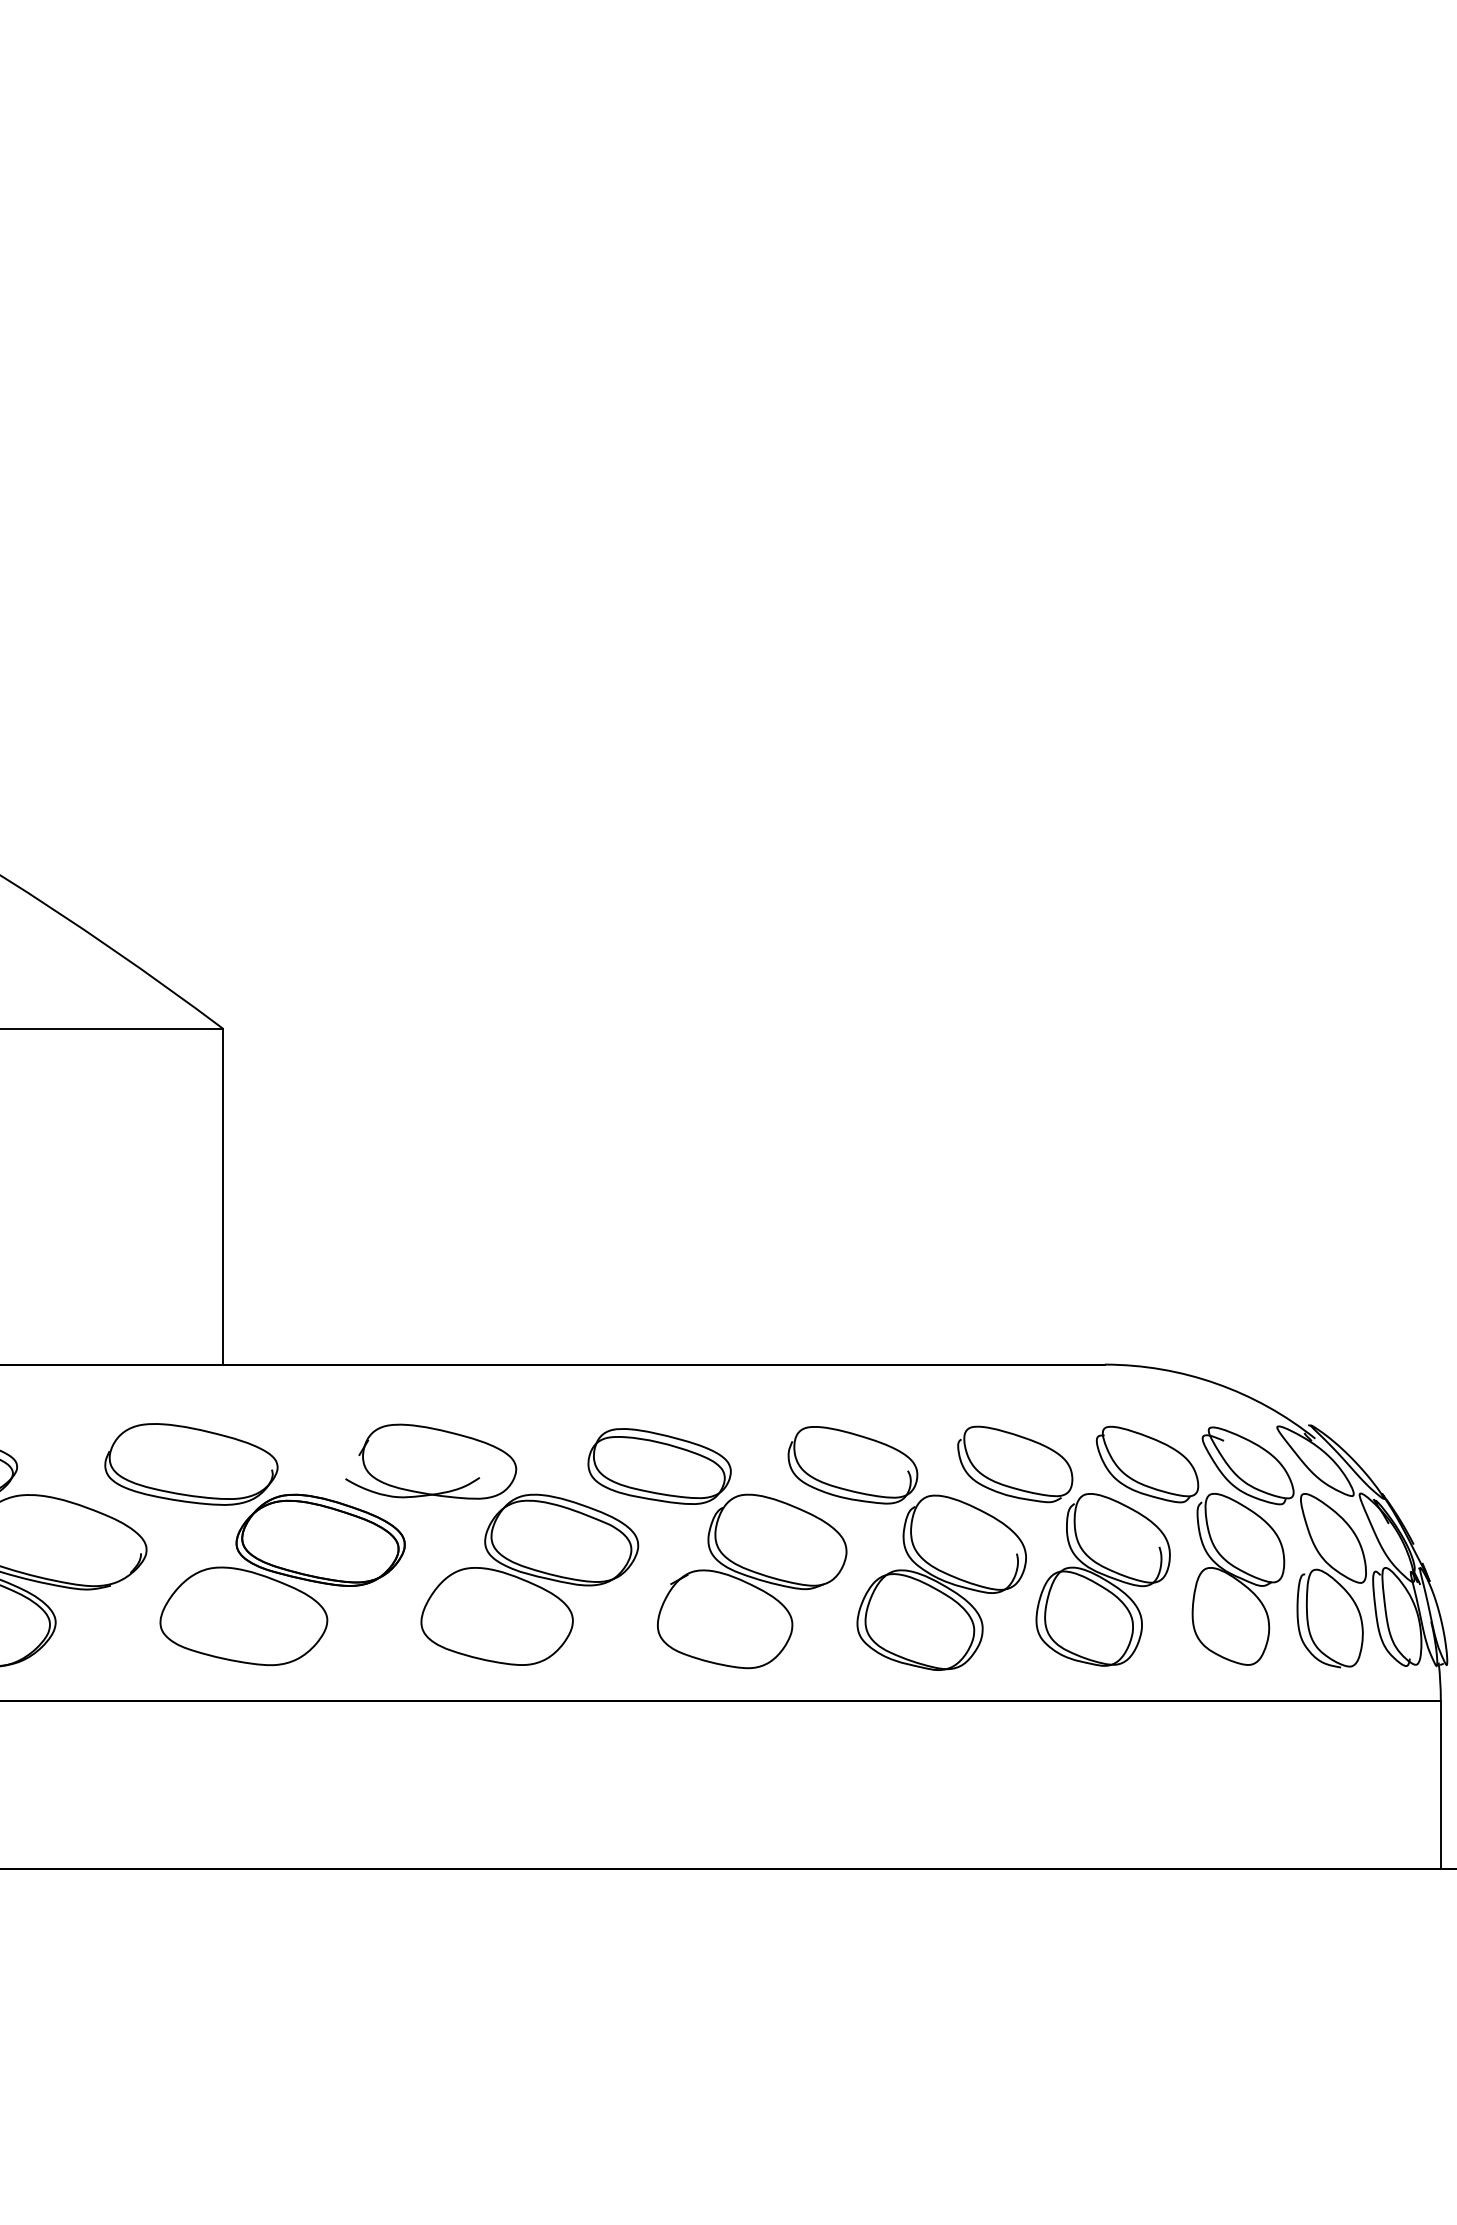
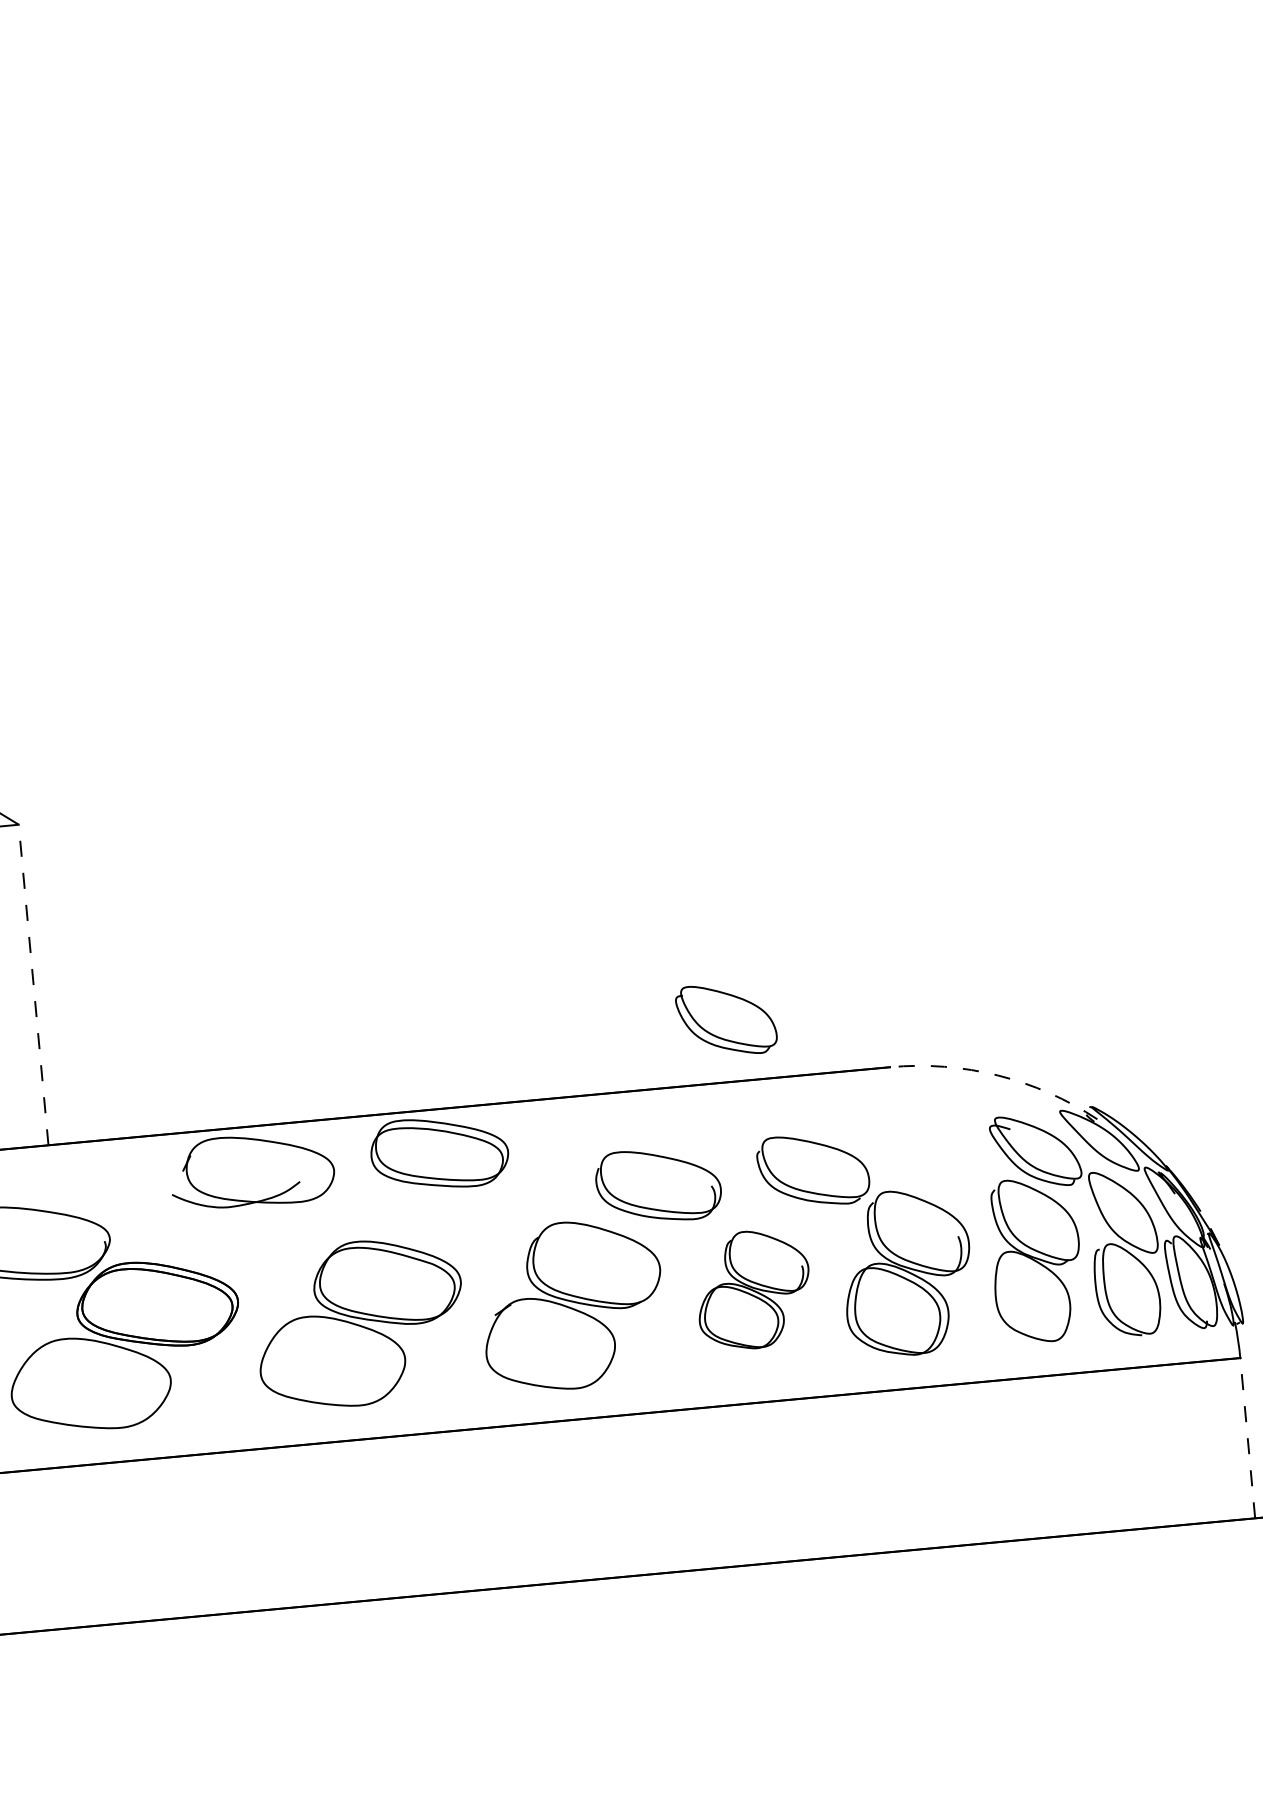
line: (222, 1196) -> (33, 984), solid -> dashed
arc: (1216, 1383) -> (998, 1075), solid -> dashed
part: (431, 1461) -> (252, 1170), moved
part: (1147, 1464) -> (726, 1019), moved
part: (659, 1466) -> (439, 1153), moved
part: (941, 1582) -> (753, 1289), size x0.7
line: (1440, 1784) -> (1247, 1438), solid -> dashed

